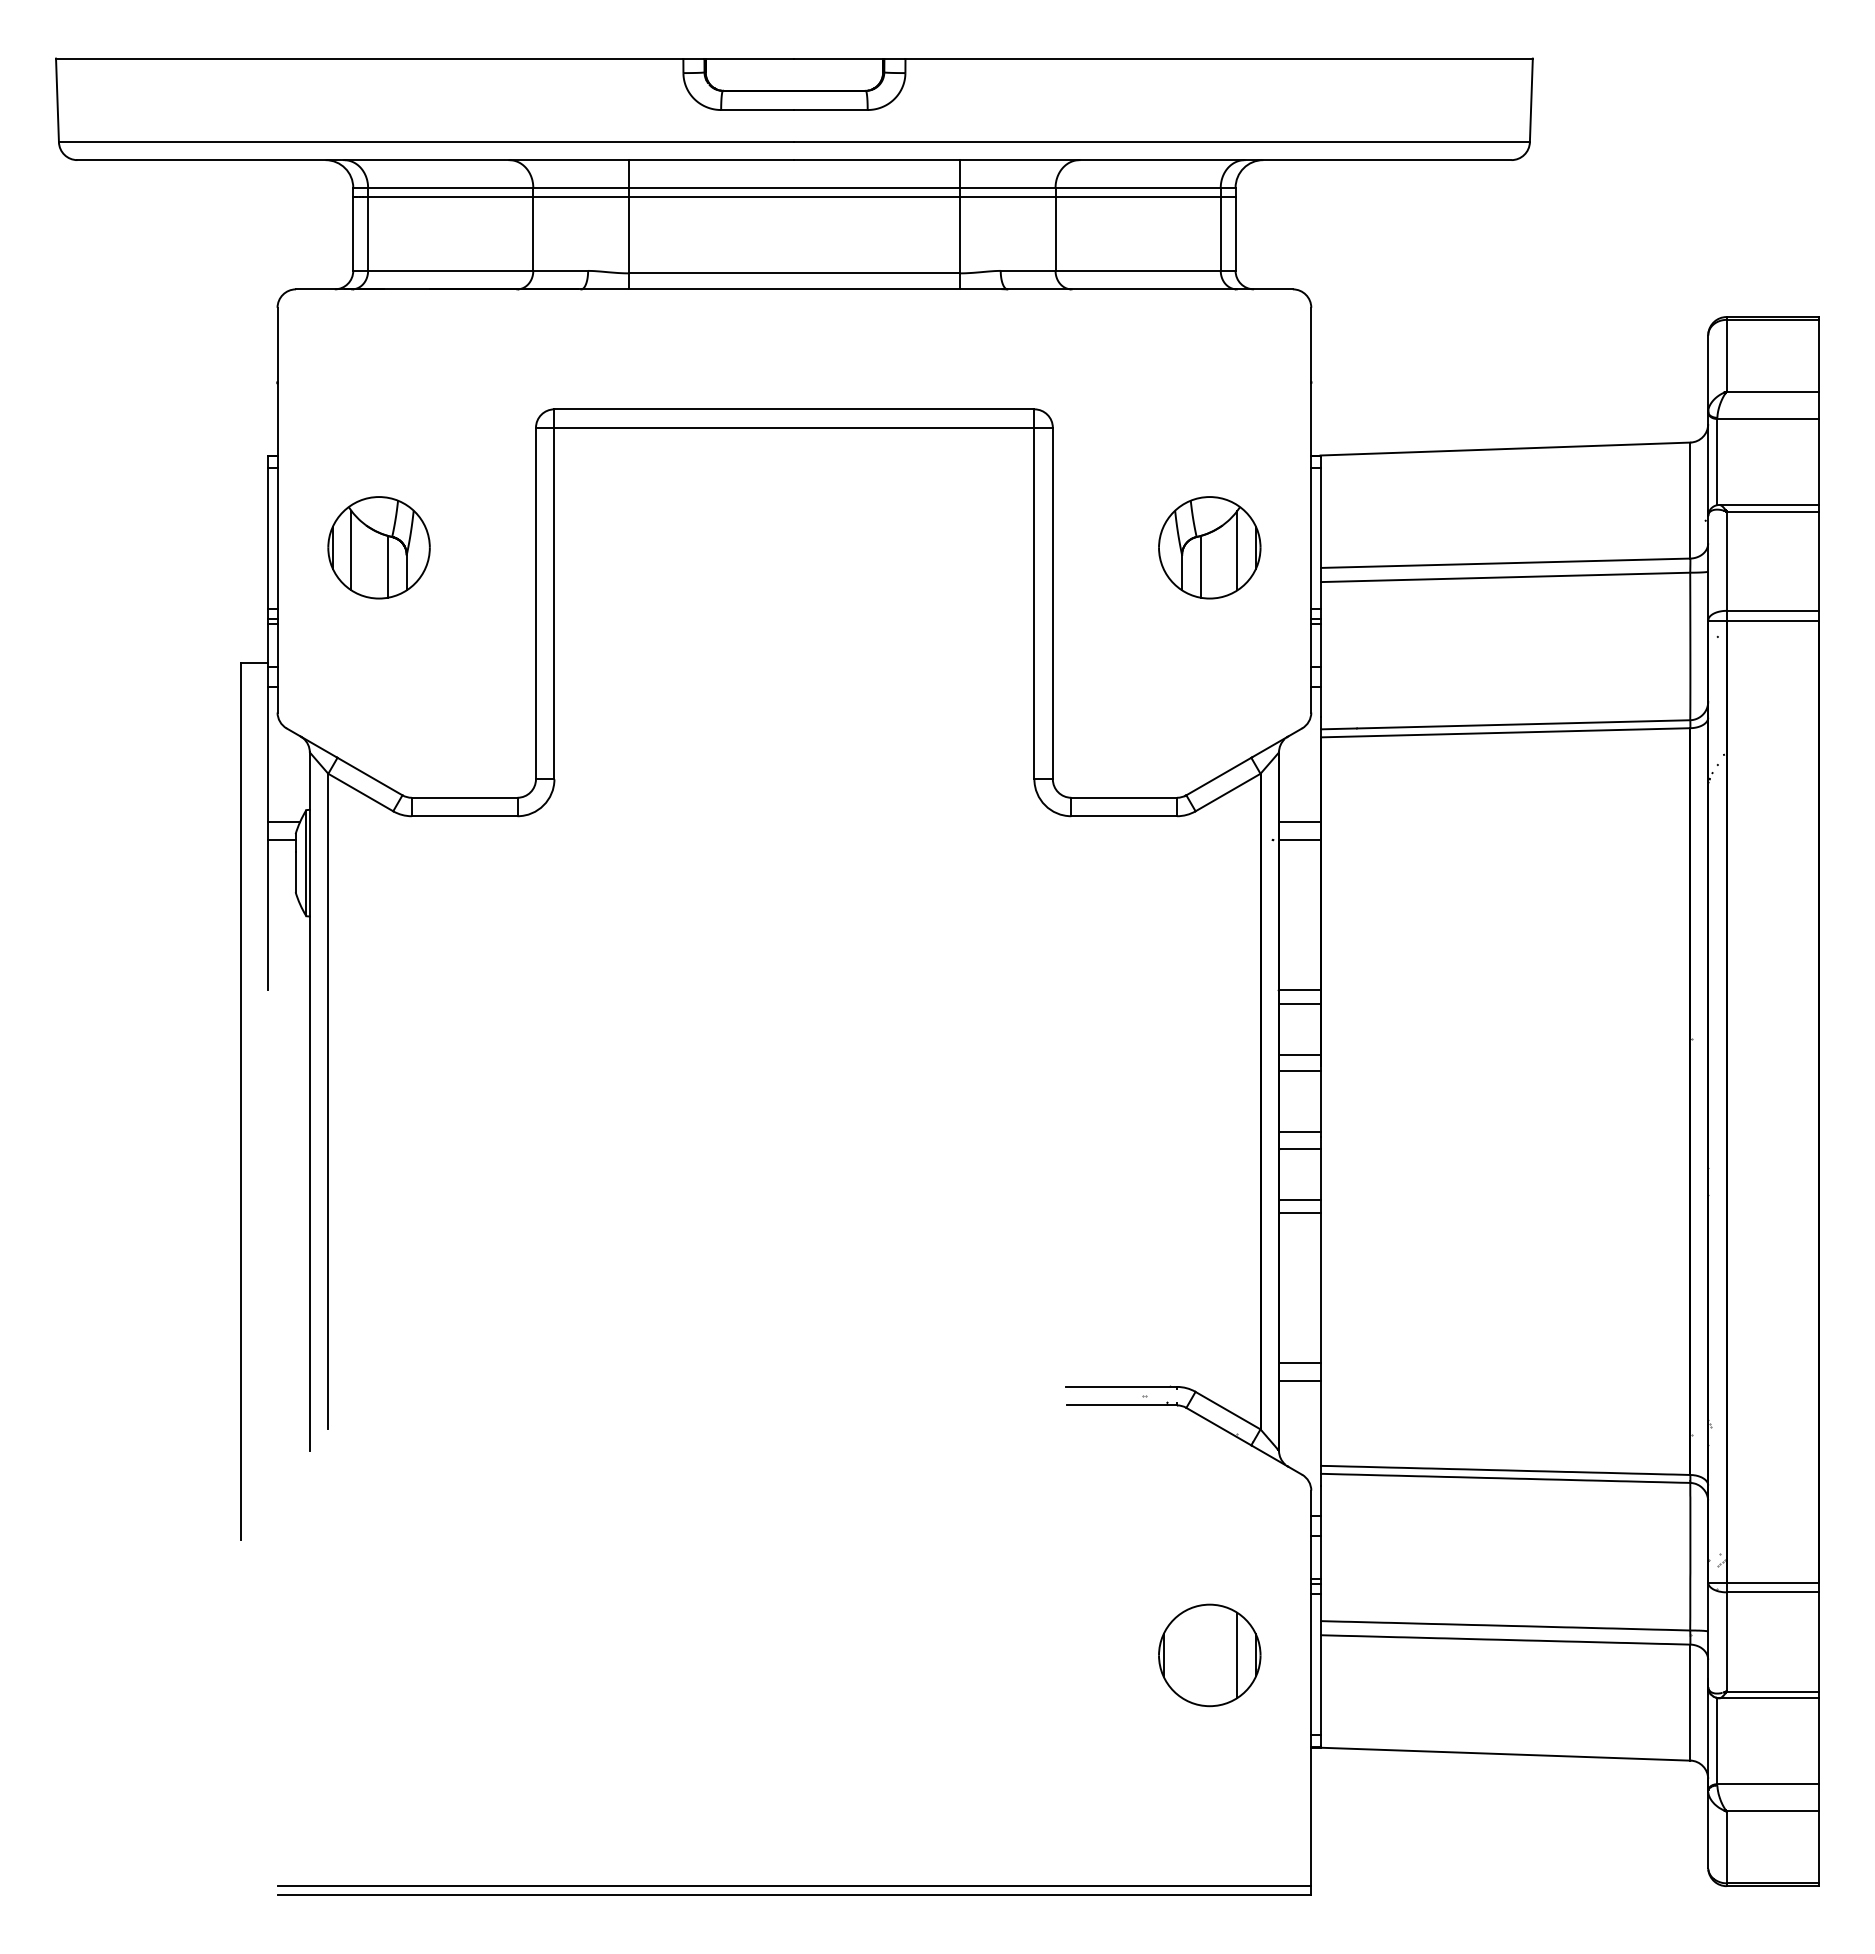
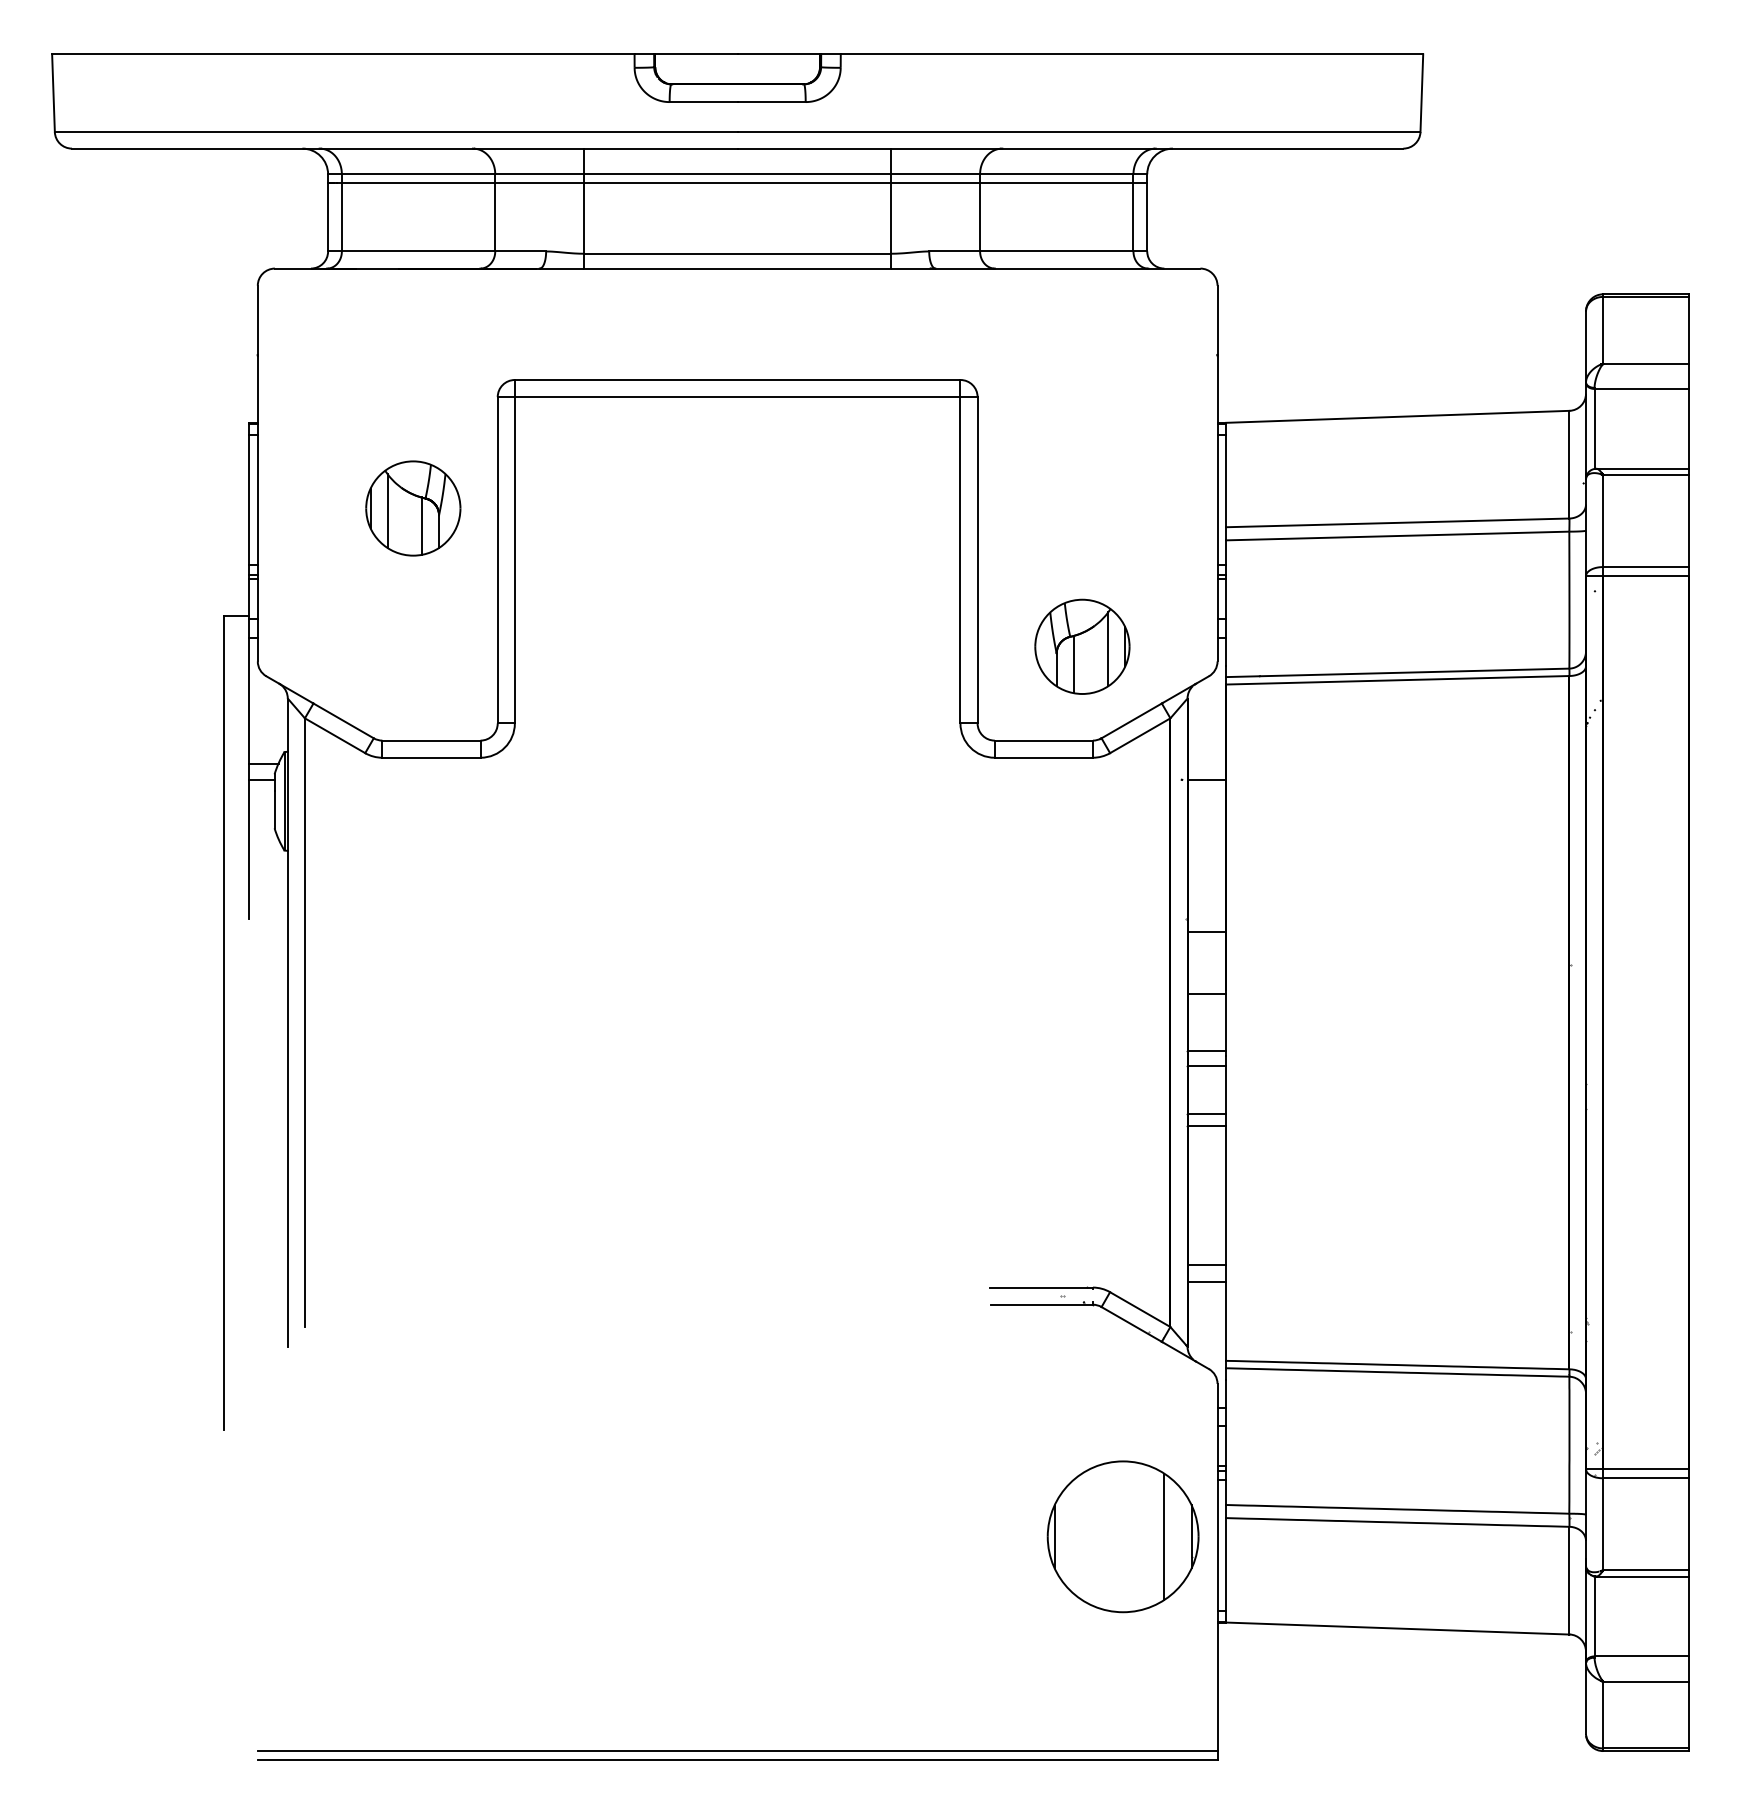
part: (378, 547) -> (412, 508), moved
part: (1209, 547) -> (1082, 646), moved
line: (1299, 822) -> (1206, 763), removed
line: (1299, 990) -> (1206, 919), removed
line: (1299, 1054) -> (1206, 978), removed
part: (1209, 1655) -> (1123, 1536), size x1.6

